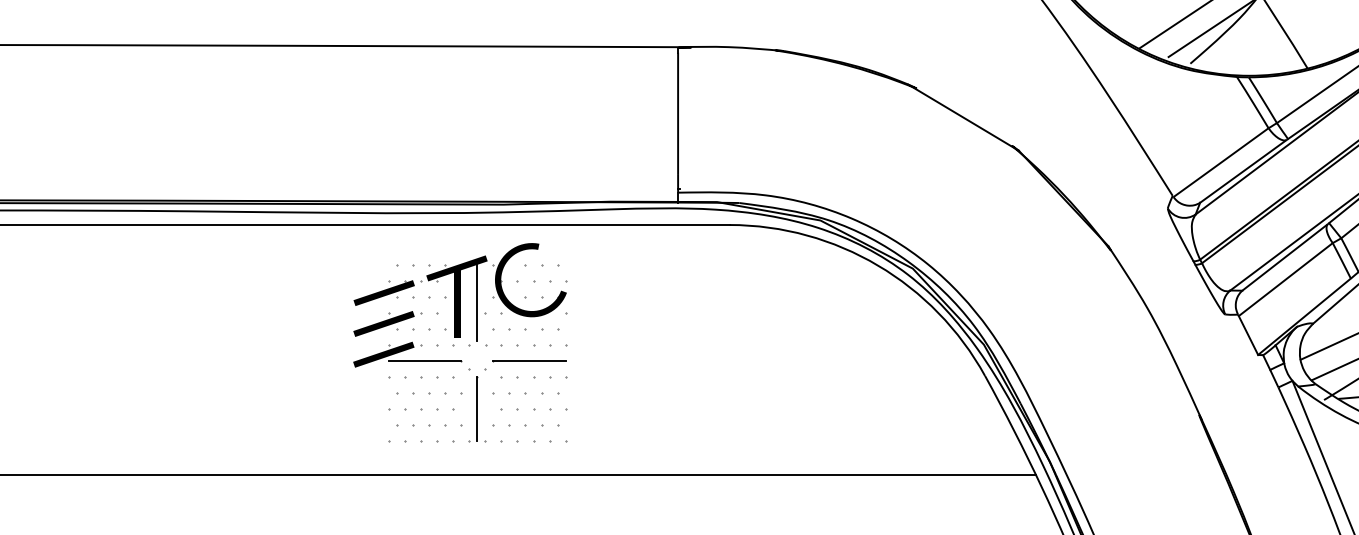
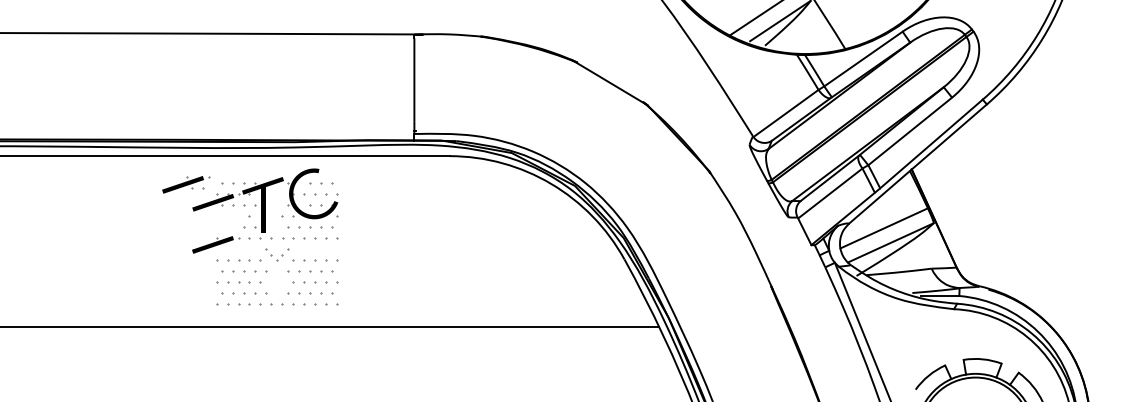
line: (476, 302) -> (276, 209), removed
part: (388, 323) -> (186, 184), moved
line: (424, 361) -> (240, 249), removed
line: (529, 361) -> (312, 249), removed
line: (476, 409) -> (276, 282), removed

